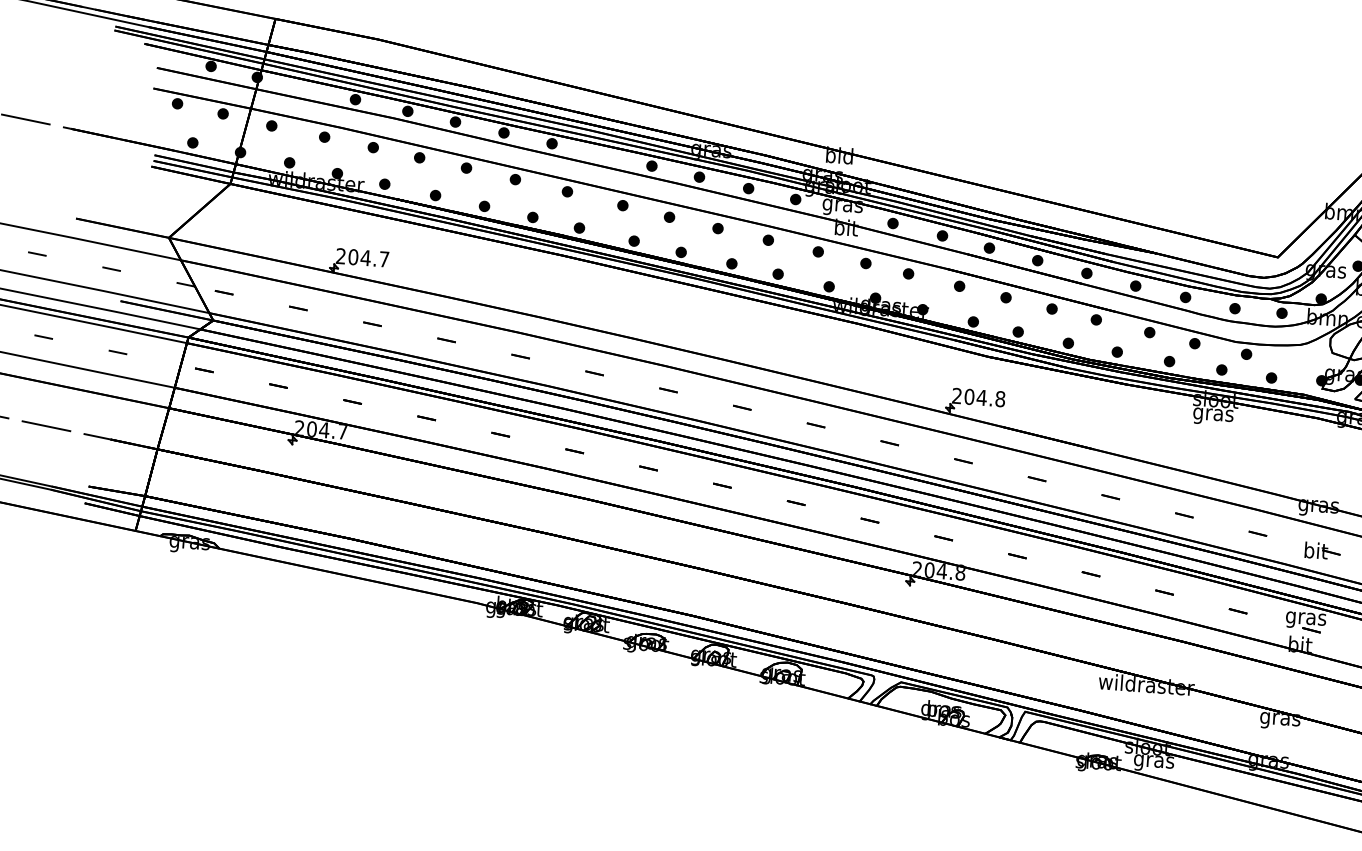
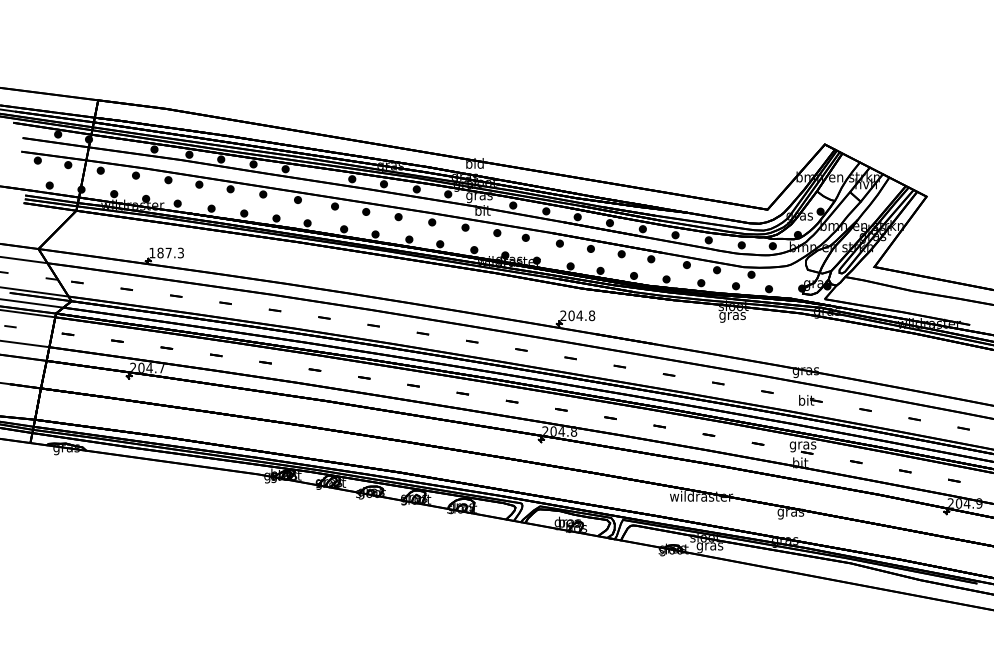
text: (362, 256) -> (166, 252), 204.7 -> 187.3

